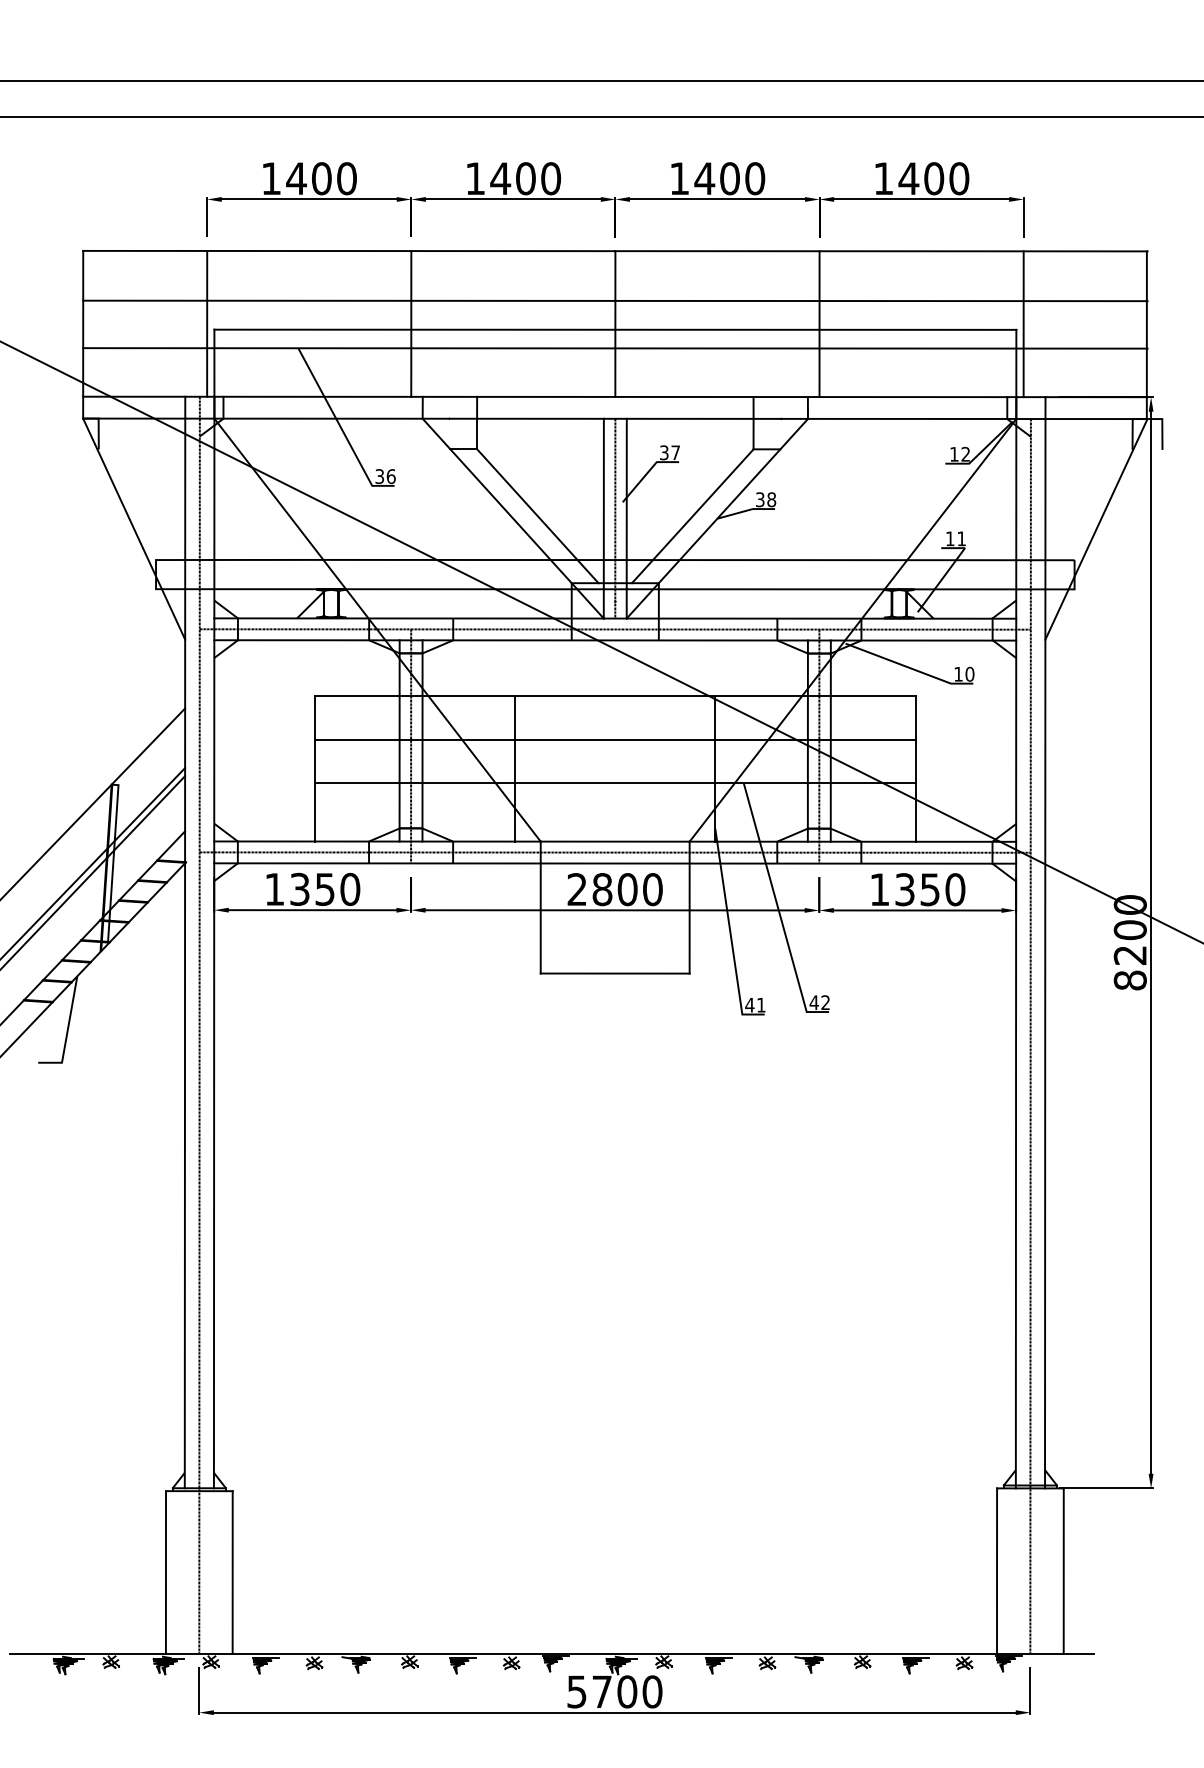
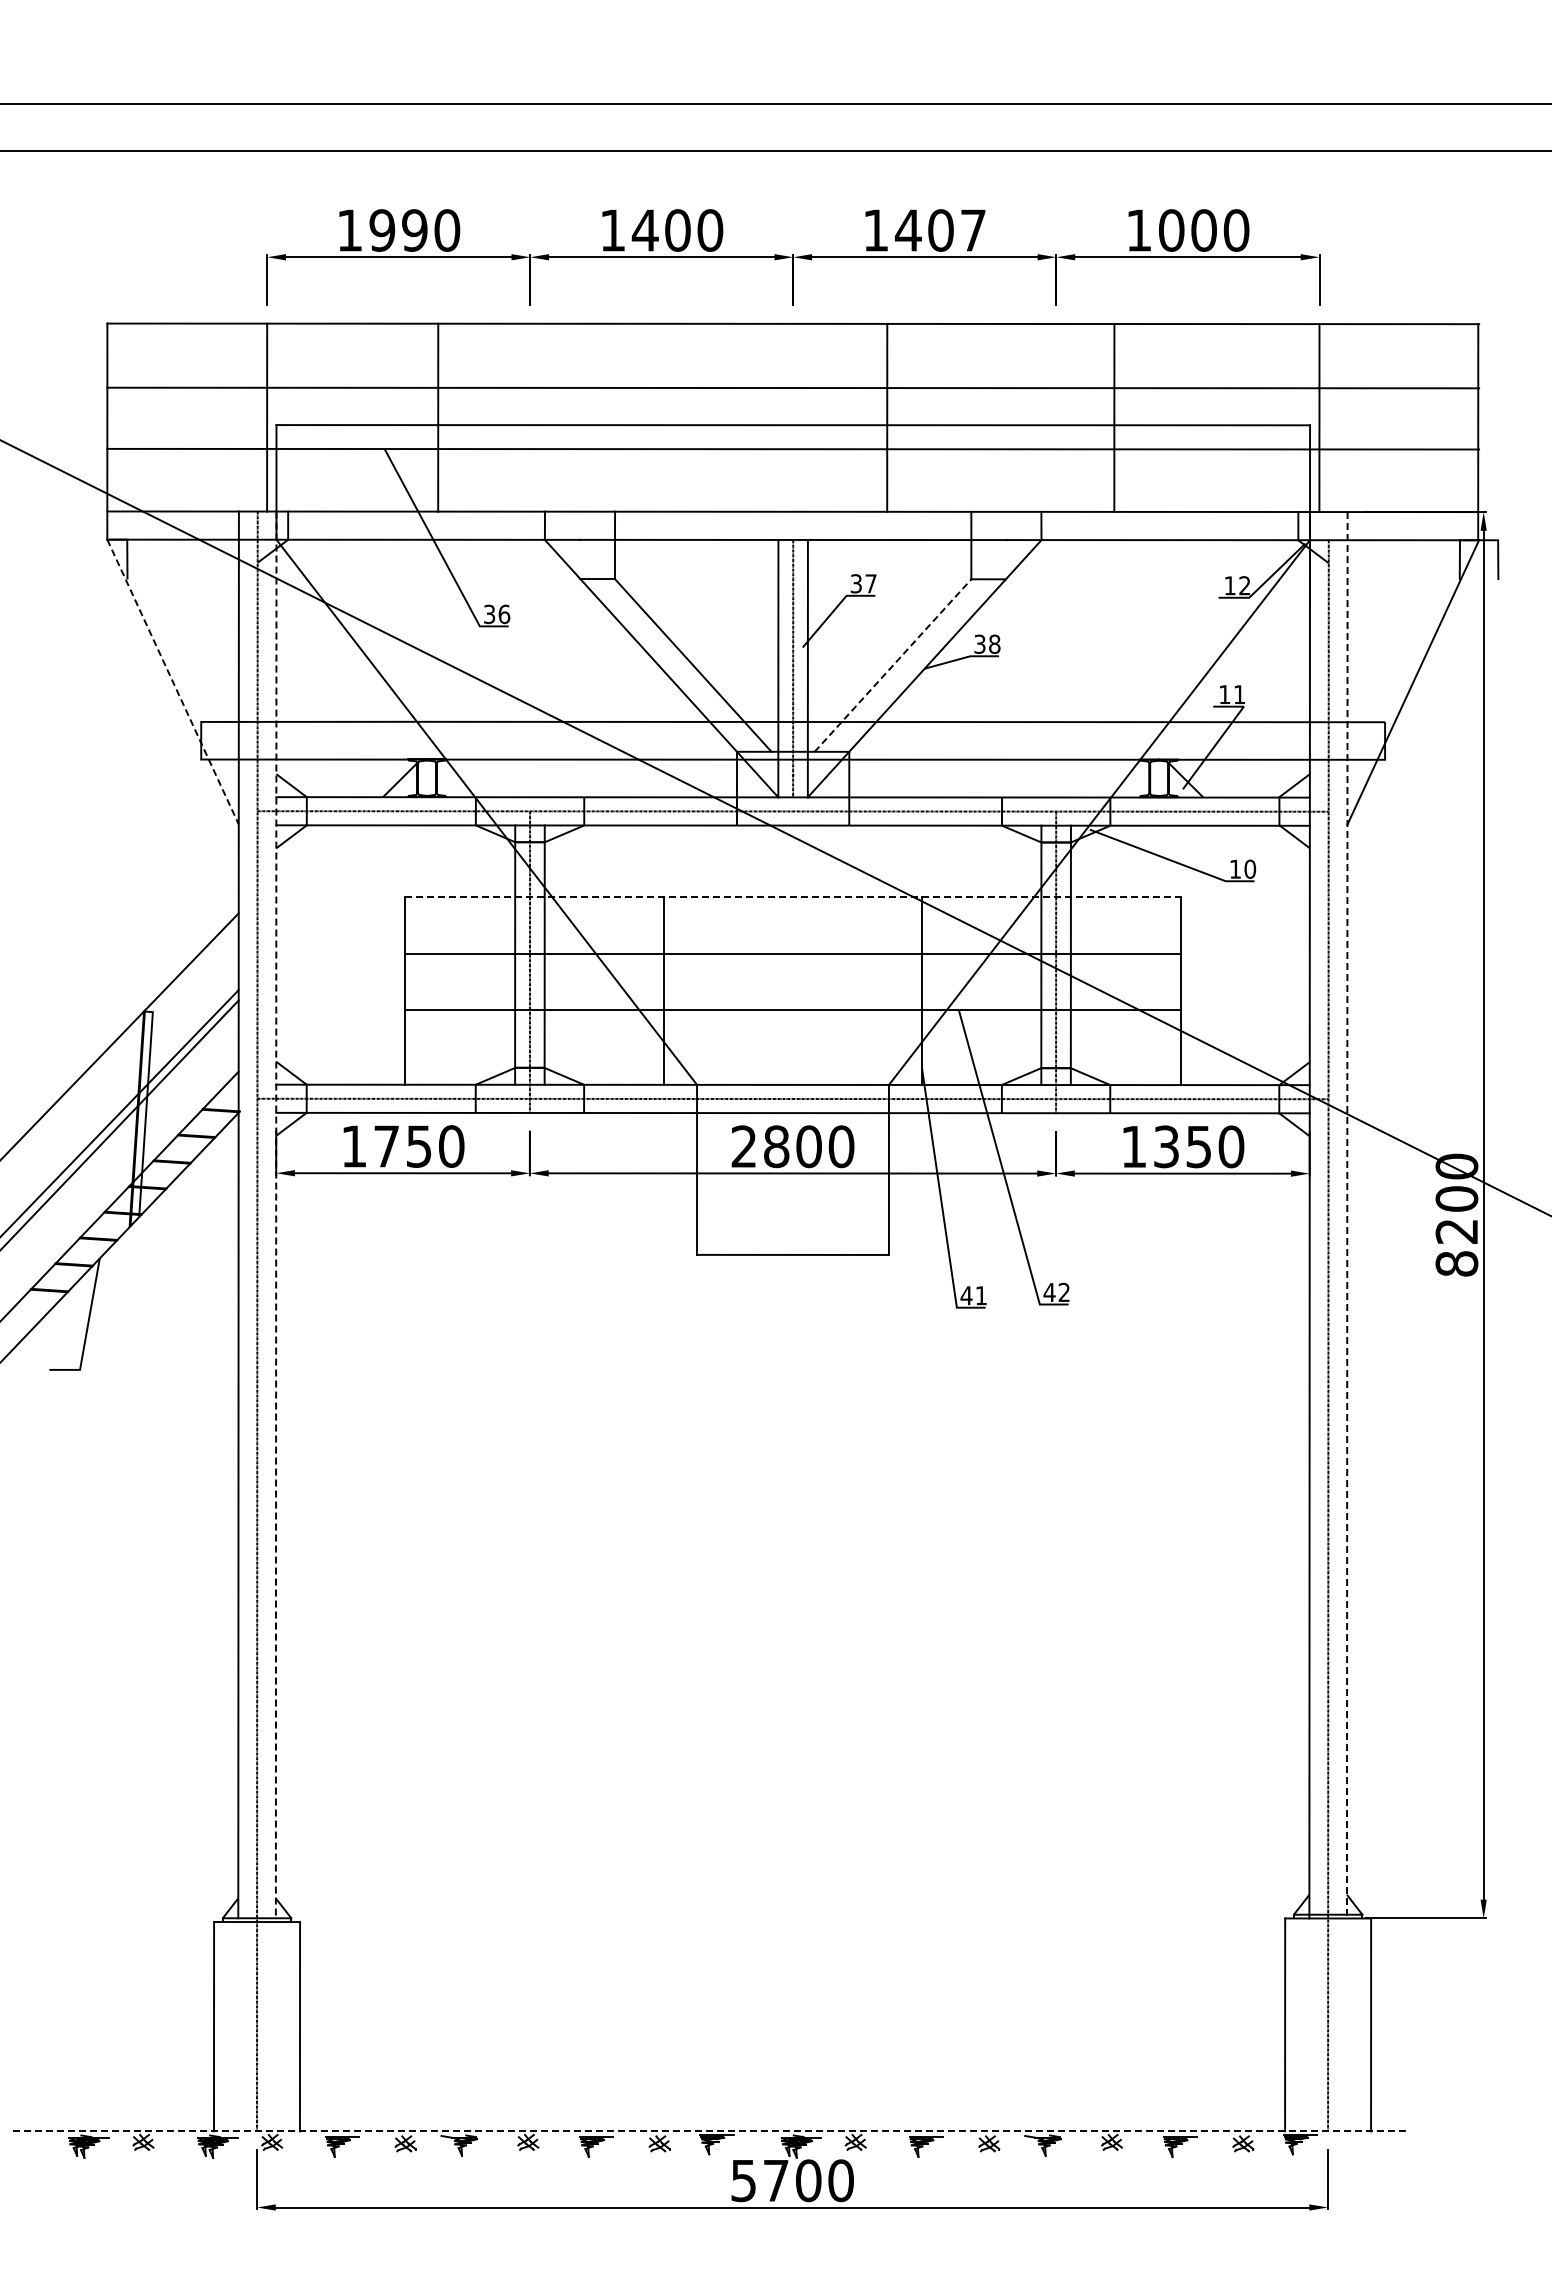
text: (308, 178) -> (397, 230), 1400 -> 1990
text: (755, 178) -> (973, 230), 1400 -> 1407
text: (908, 178) -> (1171, 230), 1400 -> 1000
line: (411, 323) -> (438, 417), moved
line: (615, 323) -> (887, 417), moved
line: (819, 323) -> (1114, 417), moved
line: (693, 516) -> (893, 665), solid -> dashed
line: (134, 529) -> (173, 682), solid -> dashed
line: (614, 696) -> (792, 897), solid -> dashed
text: (299, 889) -> (386, 1146), 1350 -> 1750
line: (214, 942) -> (276, 1215), solid -> dashed
line: (1045, 942) -> (1347, 1215), solid -> dashed
line: (551, 1653) -> (711, 2131), solid -> dashed

